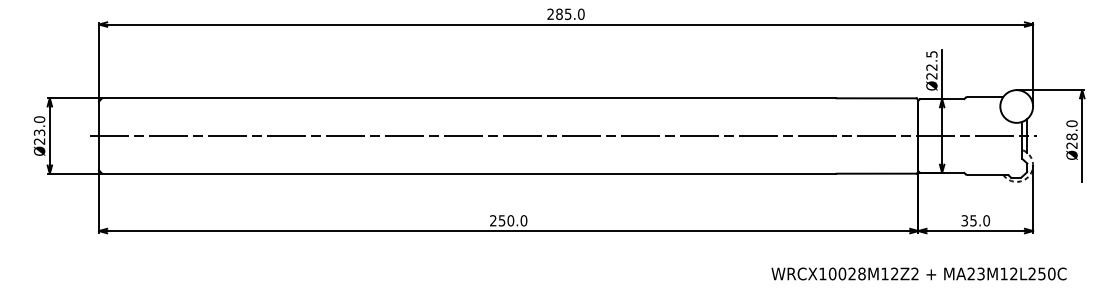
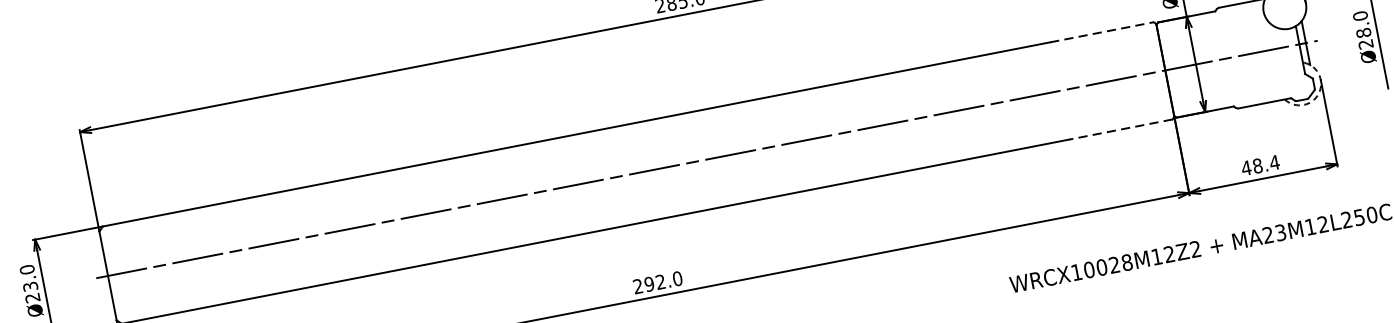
line: (877, 98) -> (1103, 32), solid -> dashed
line: (876, 173) -> (1120, 129), solid -> dashed
text: (506, 220) -> (655, 282), 250.0 -> 292.0
text: (975, 220) -> (1260, 165), 35.0 -> 48.4

